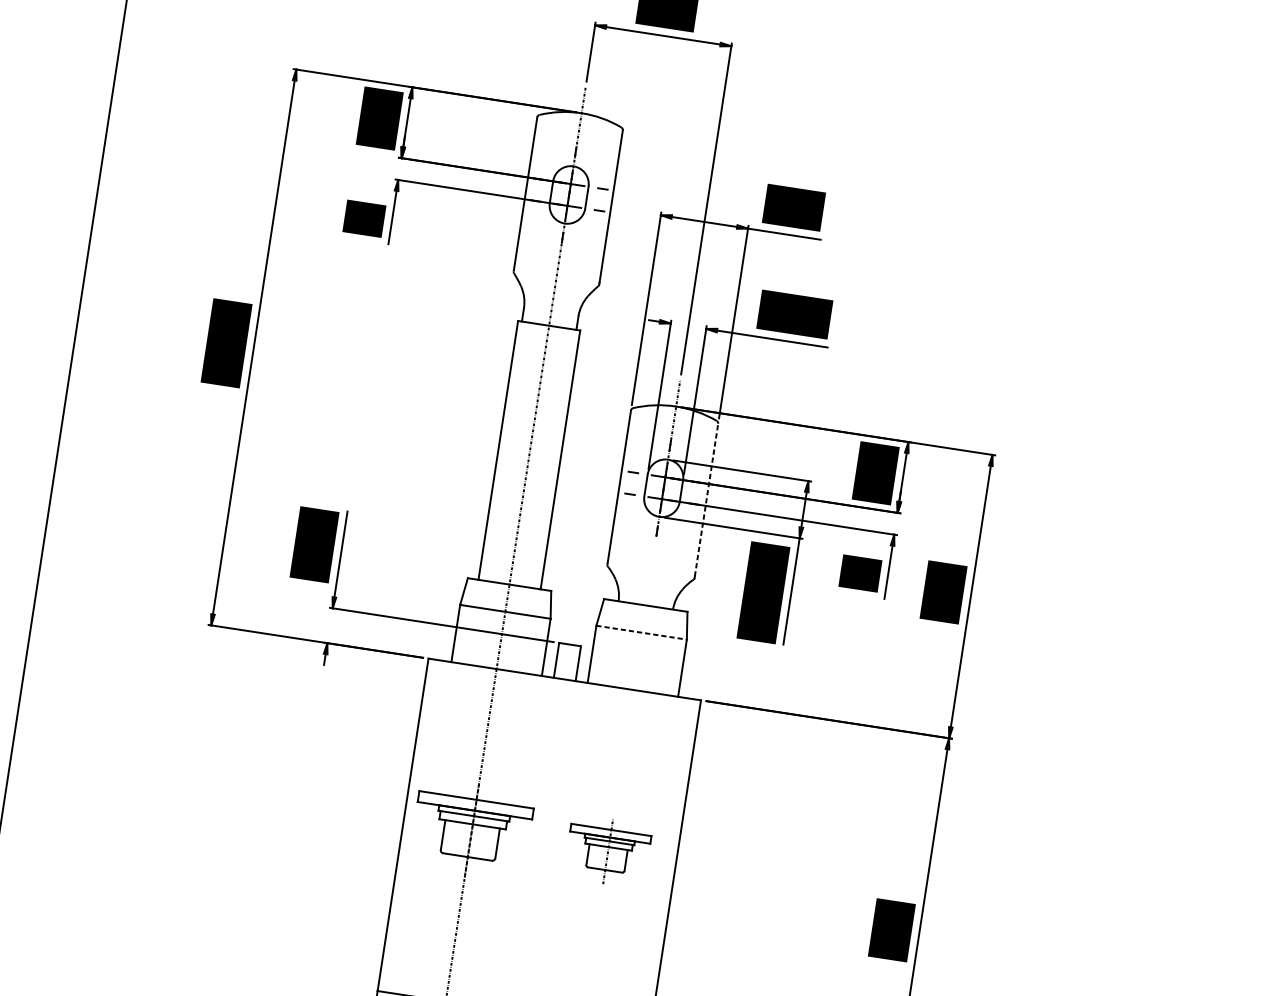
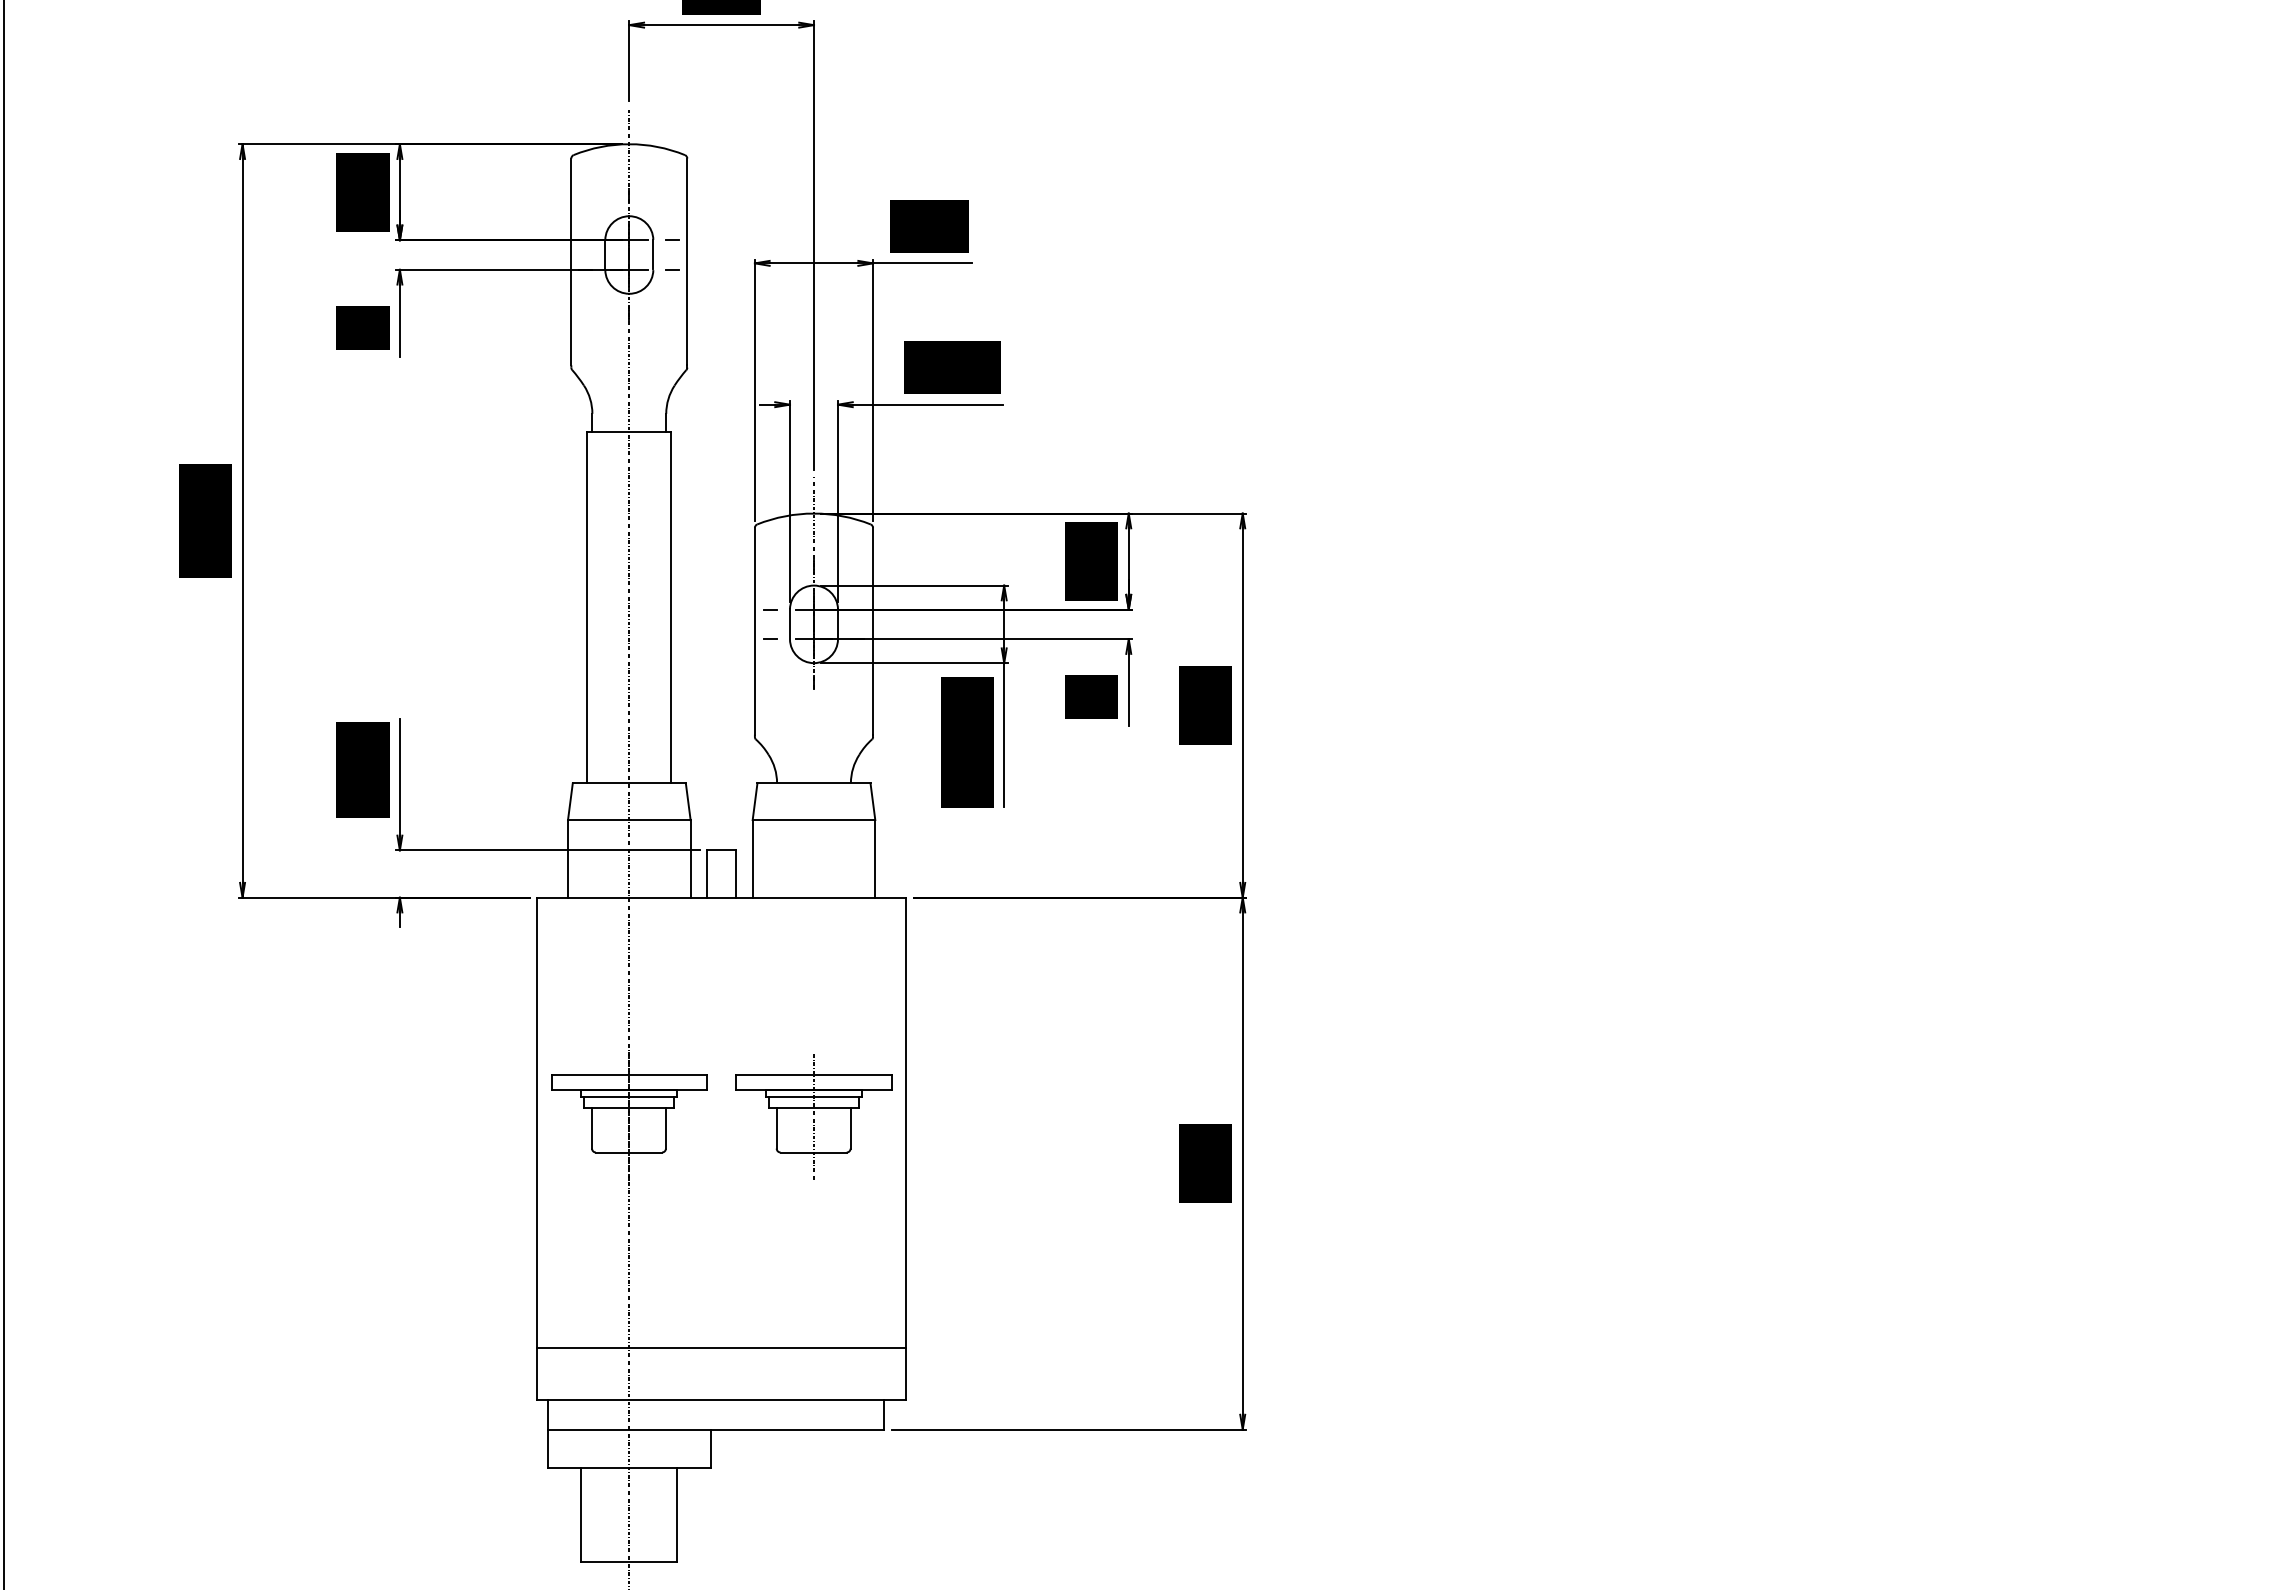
line: (706, 499) -> (873, 630), dashed -> solid
line: (641, 633) -> (814, 820), dashed -> solid
part: (607, 851) -> (813, 1116), size x1.43

